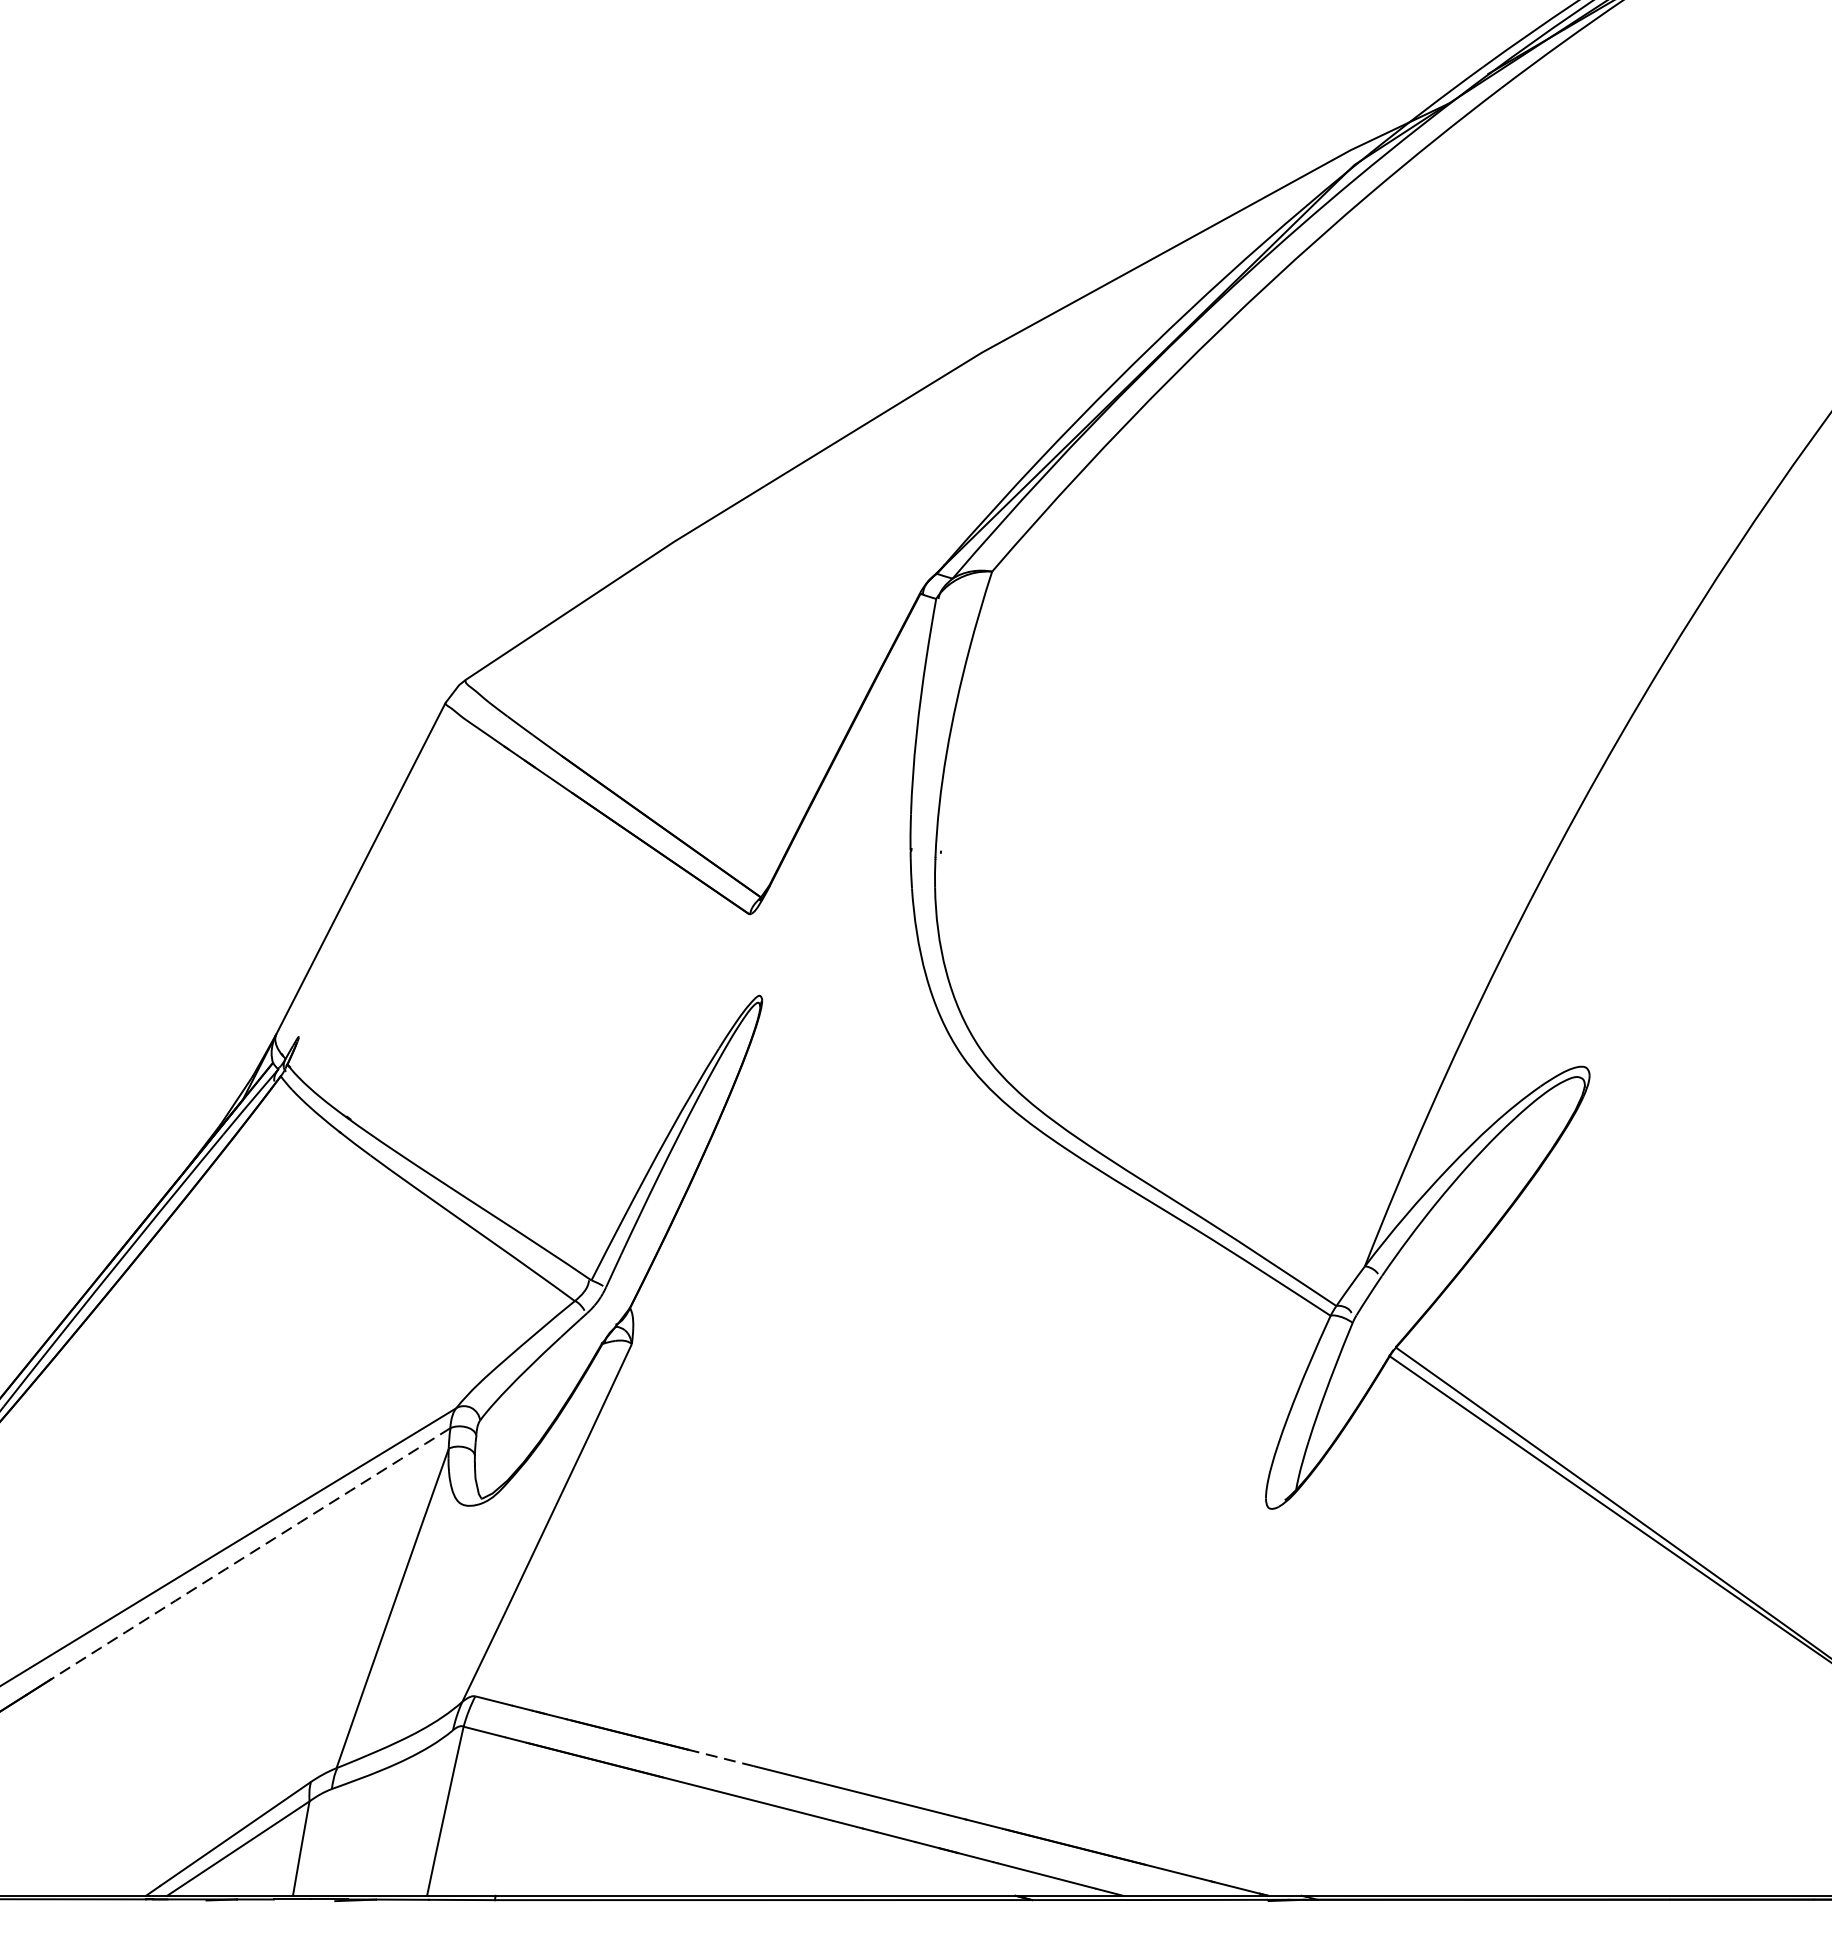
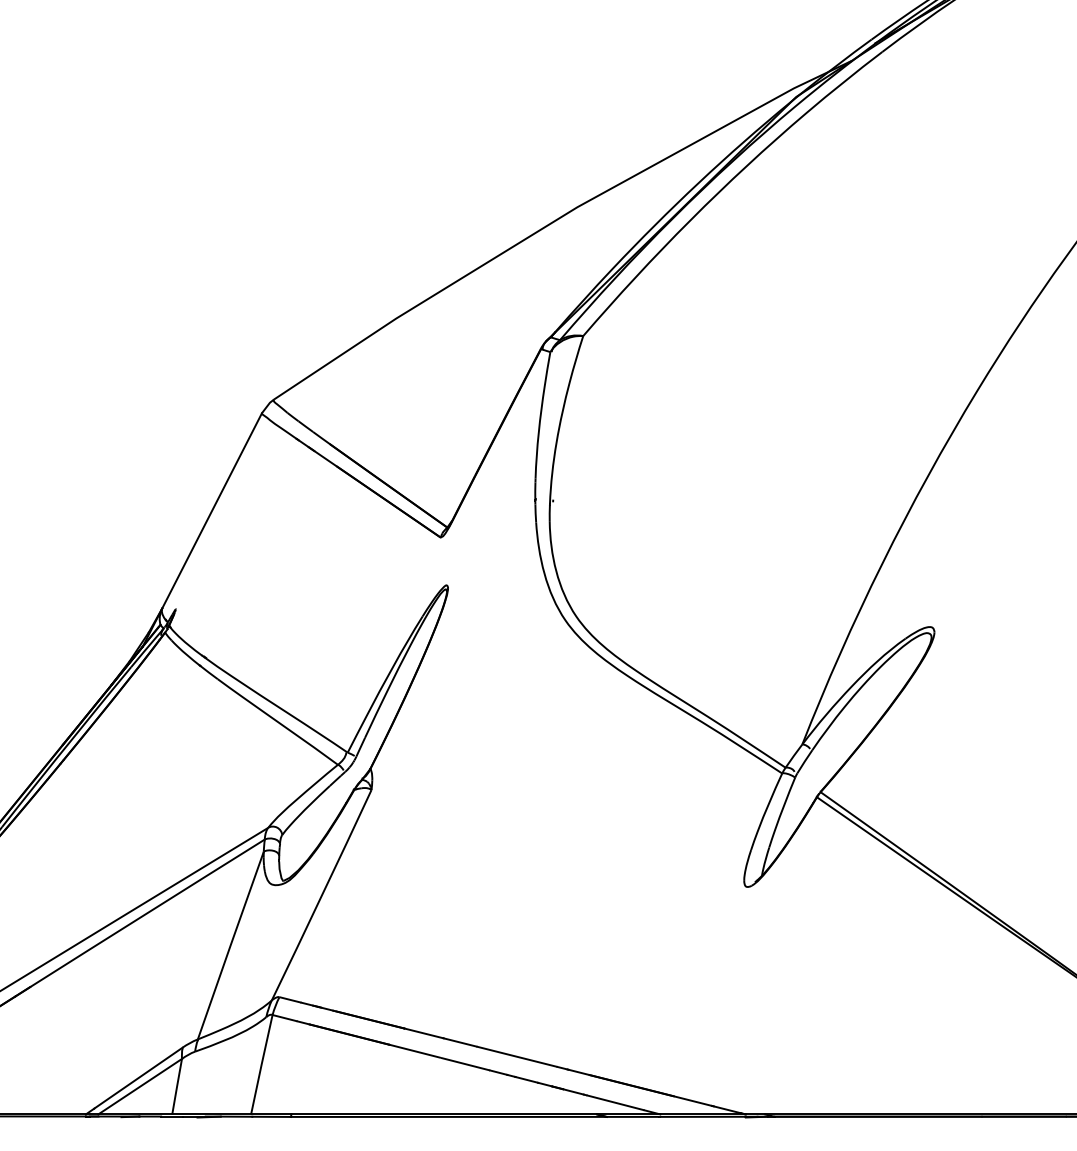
arc: (250, 1554) -> (147, 913), dashed -> solid
line: (722, 1758) -> (424, 1033), dashed -> solid

